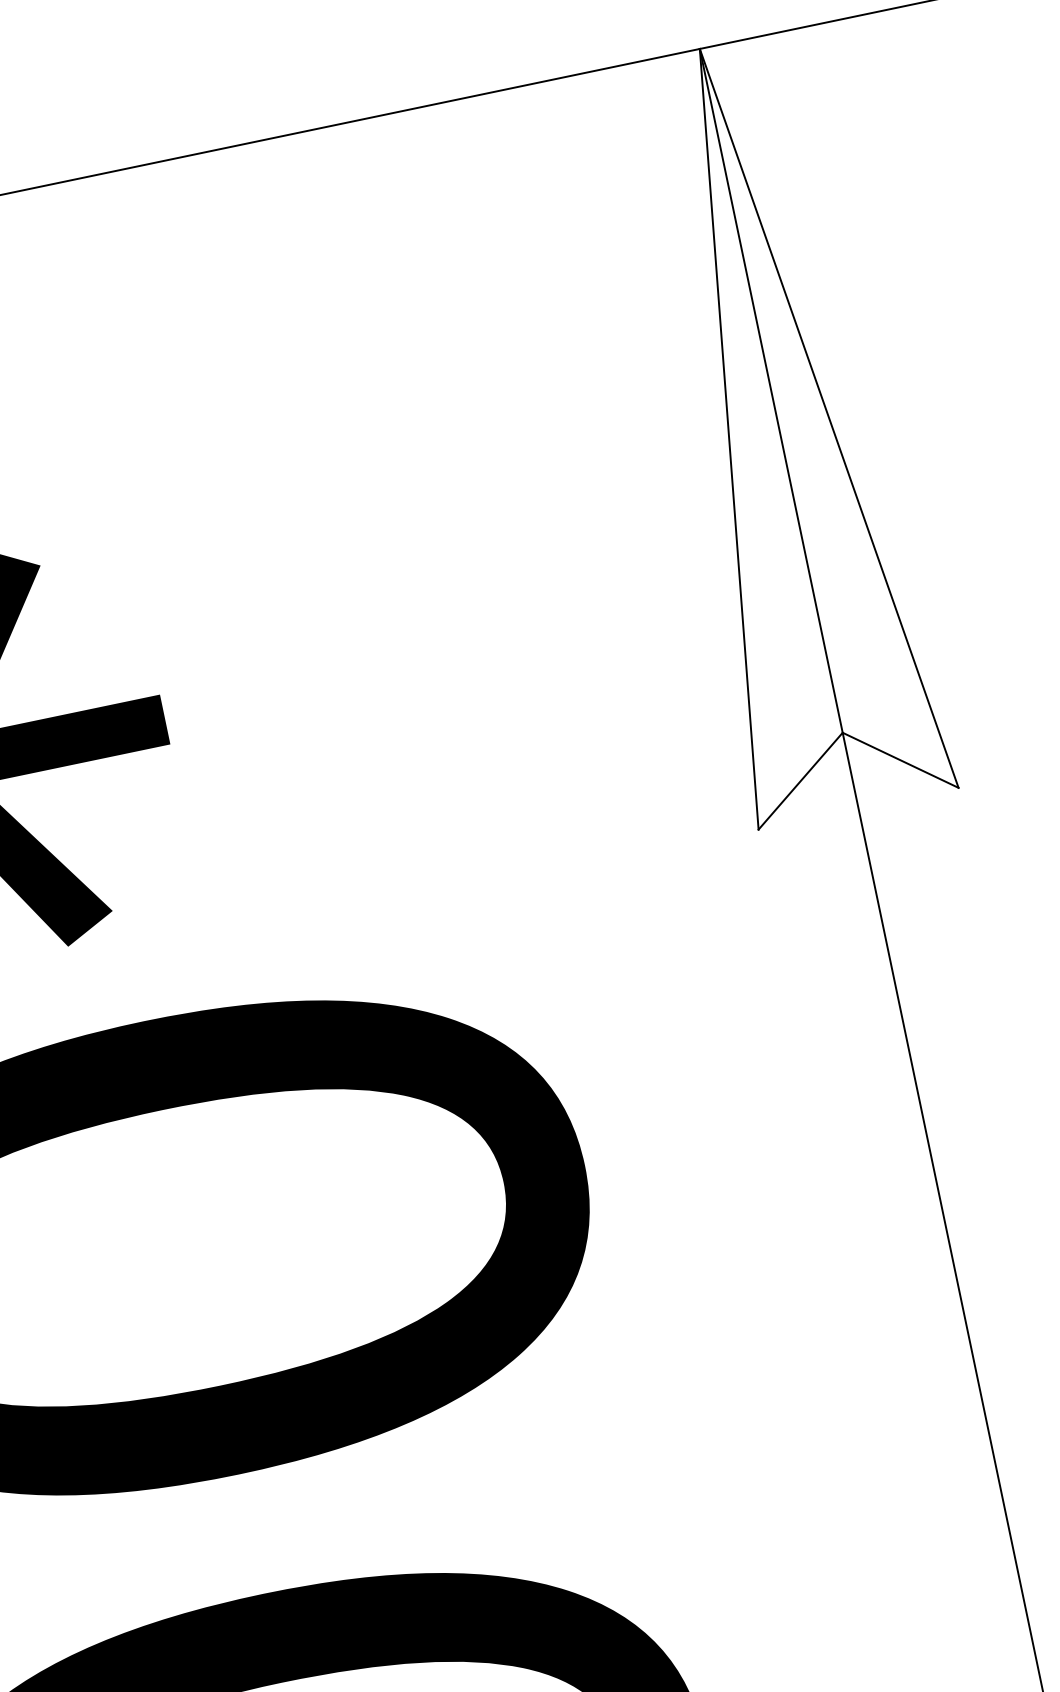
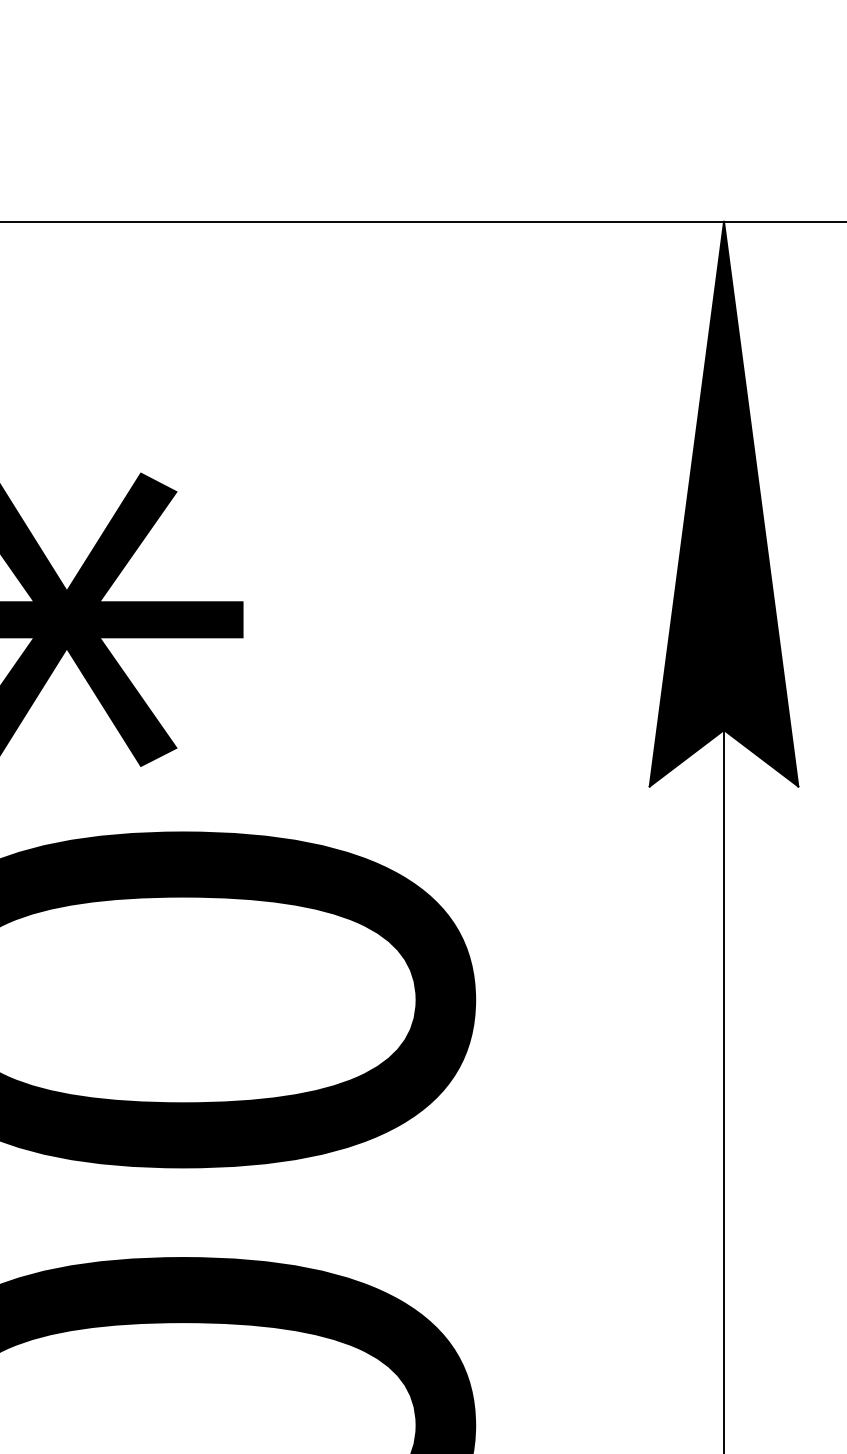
fill: (778, 428) -> (723, 503), added

